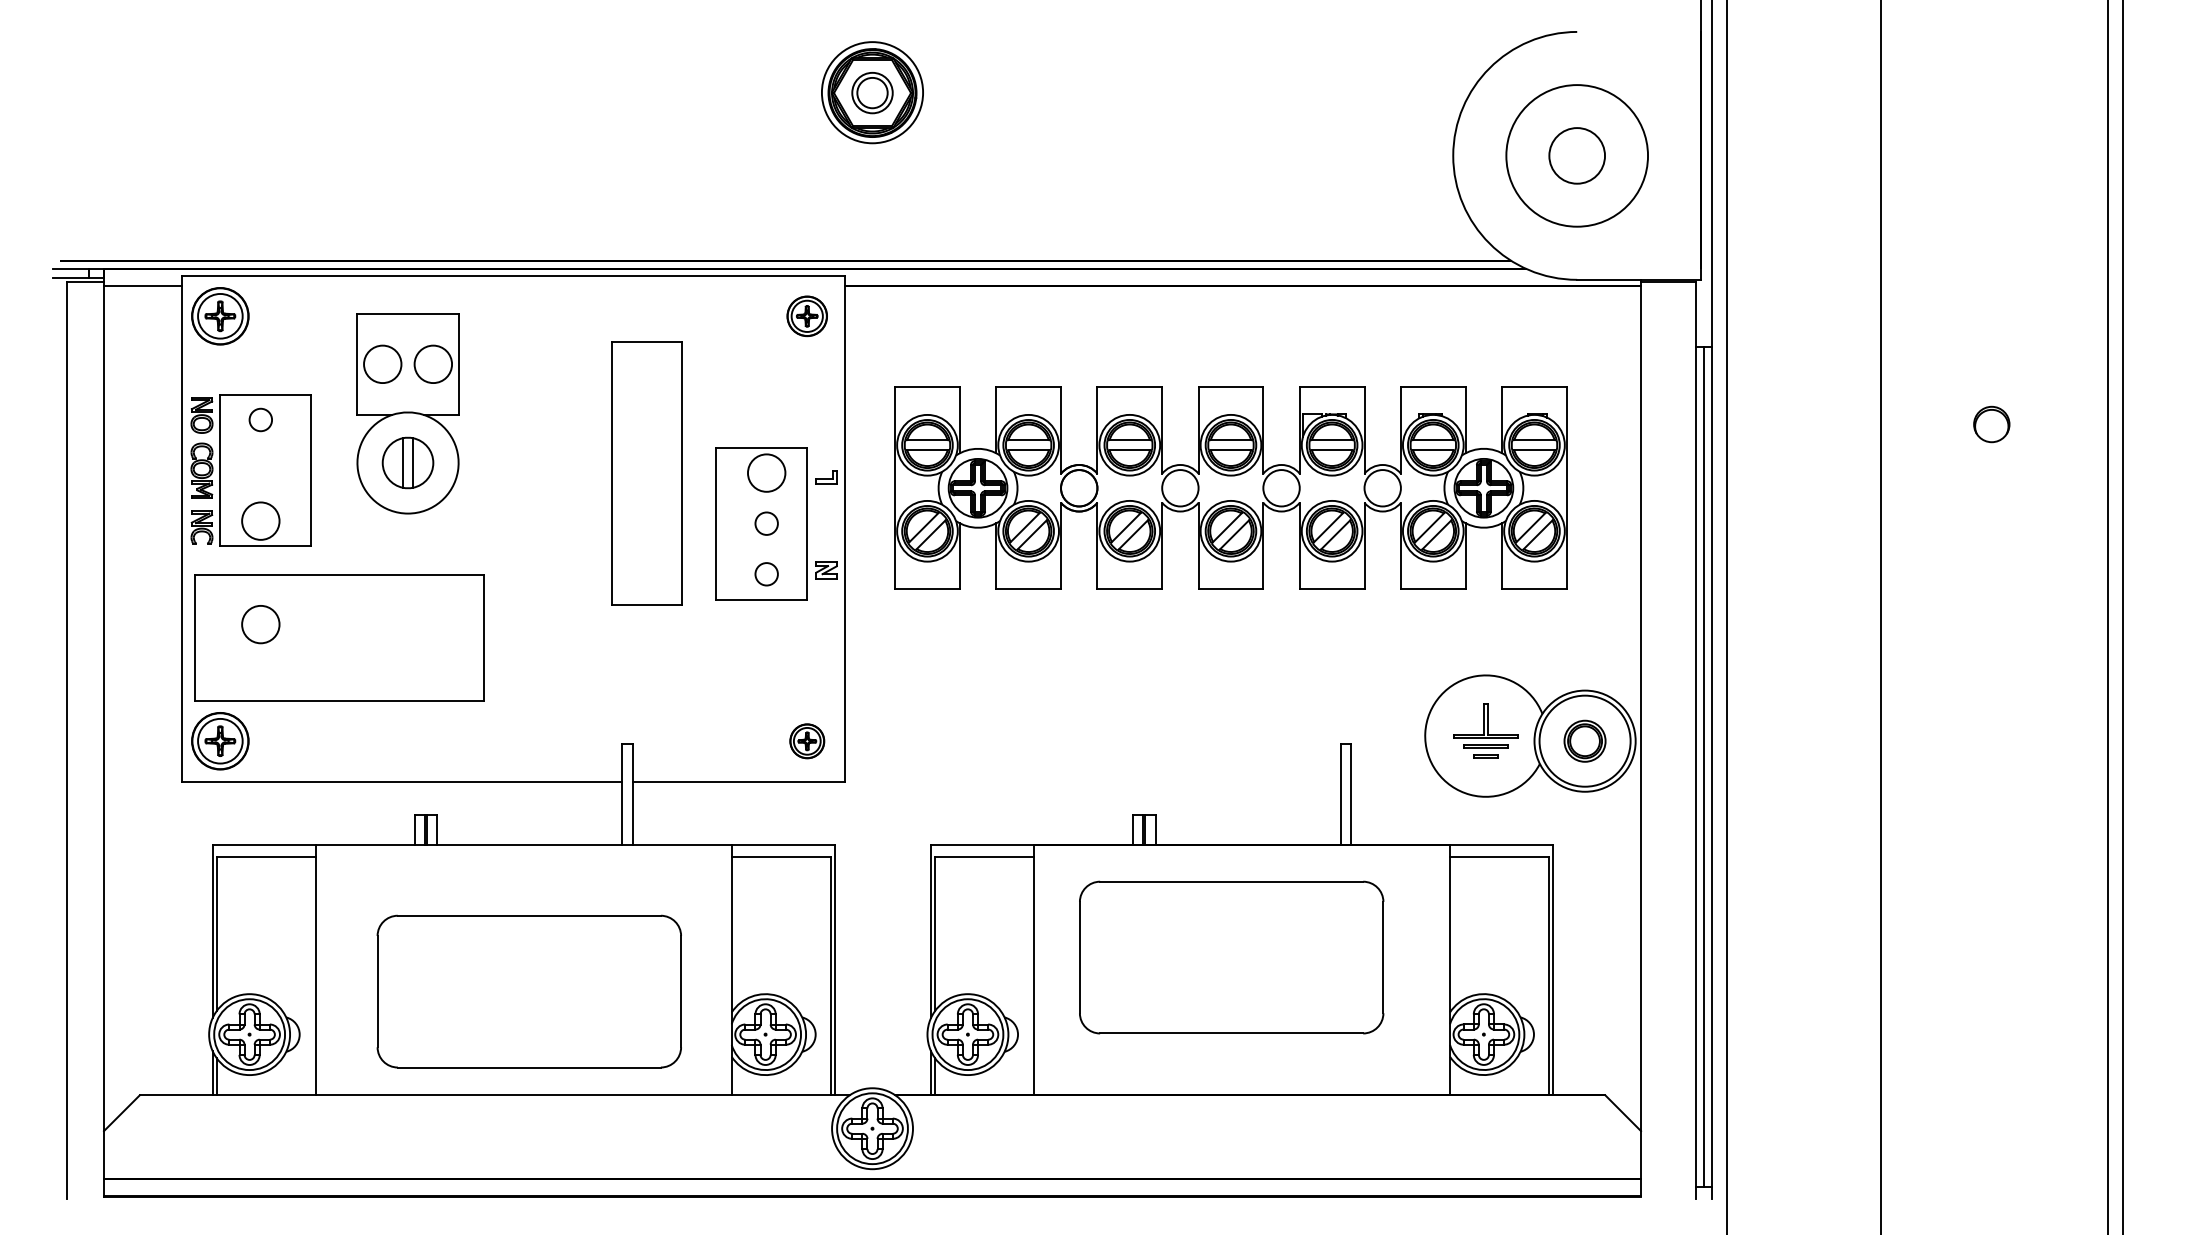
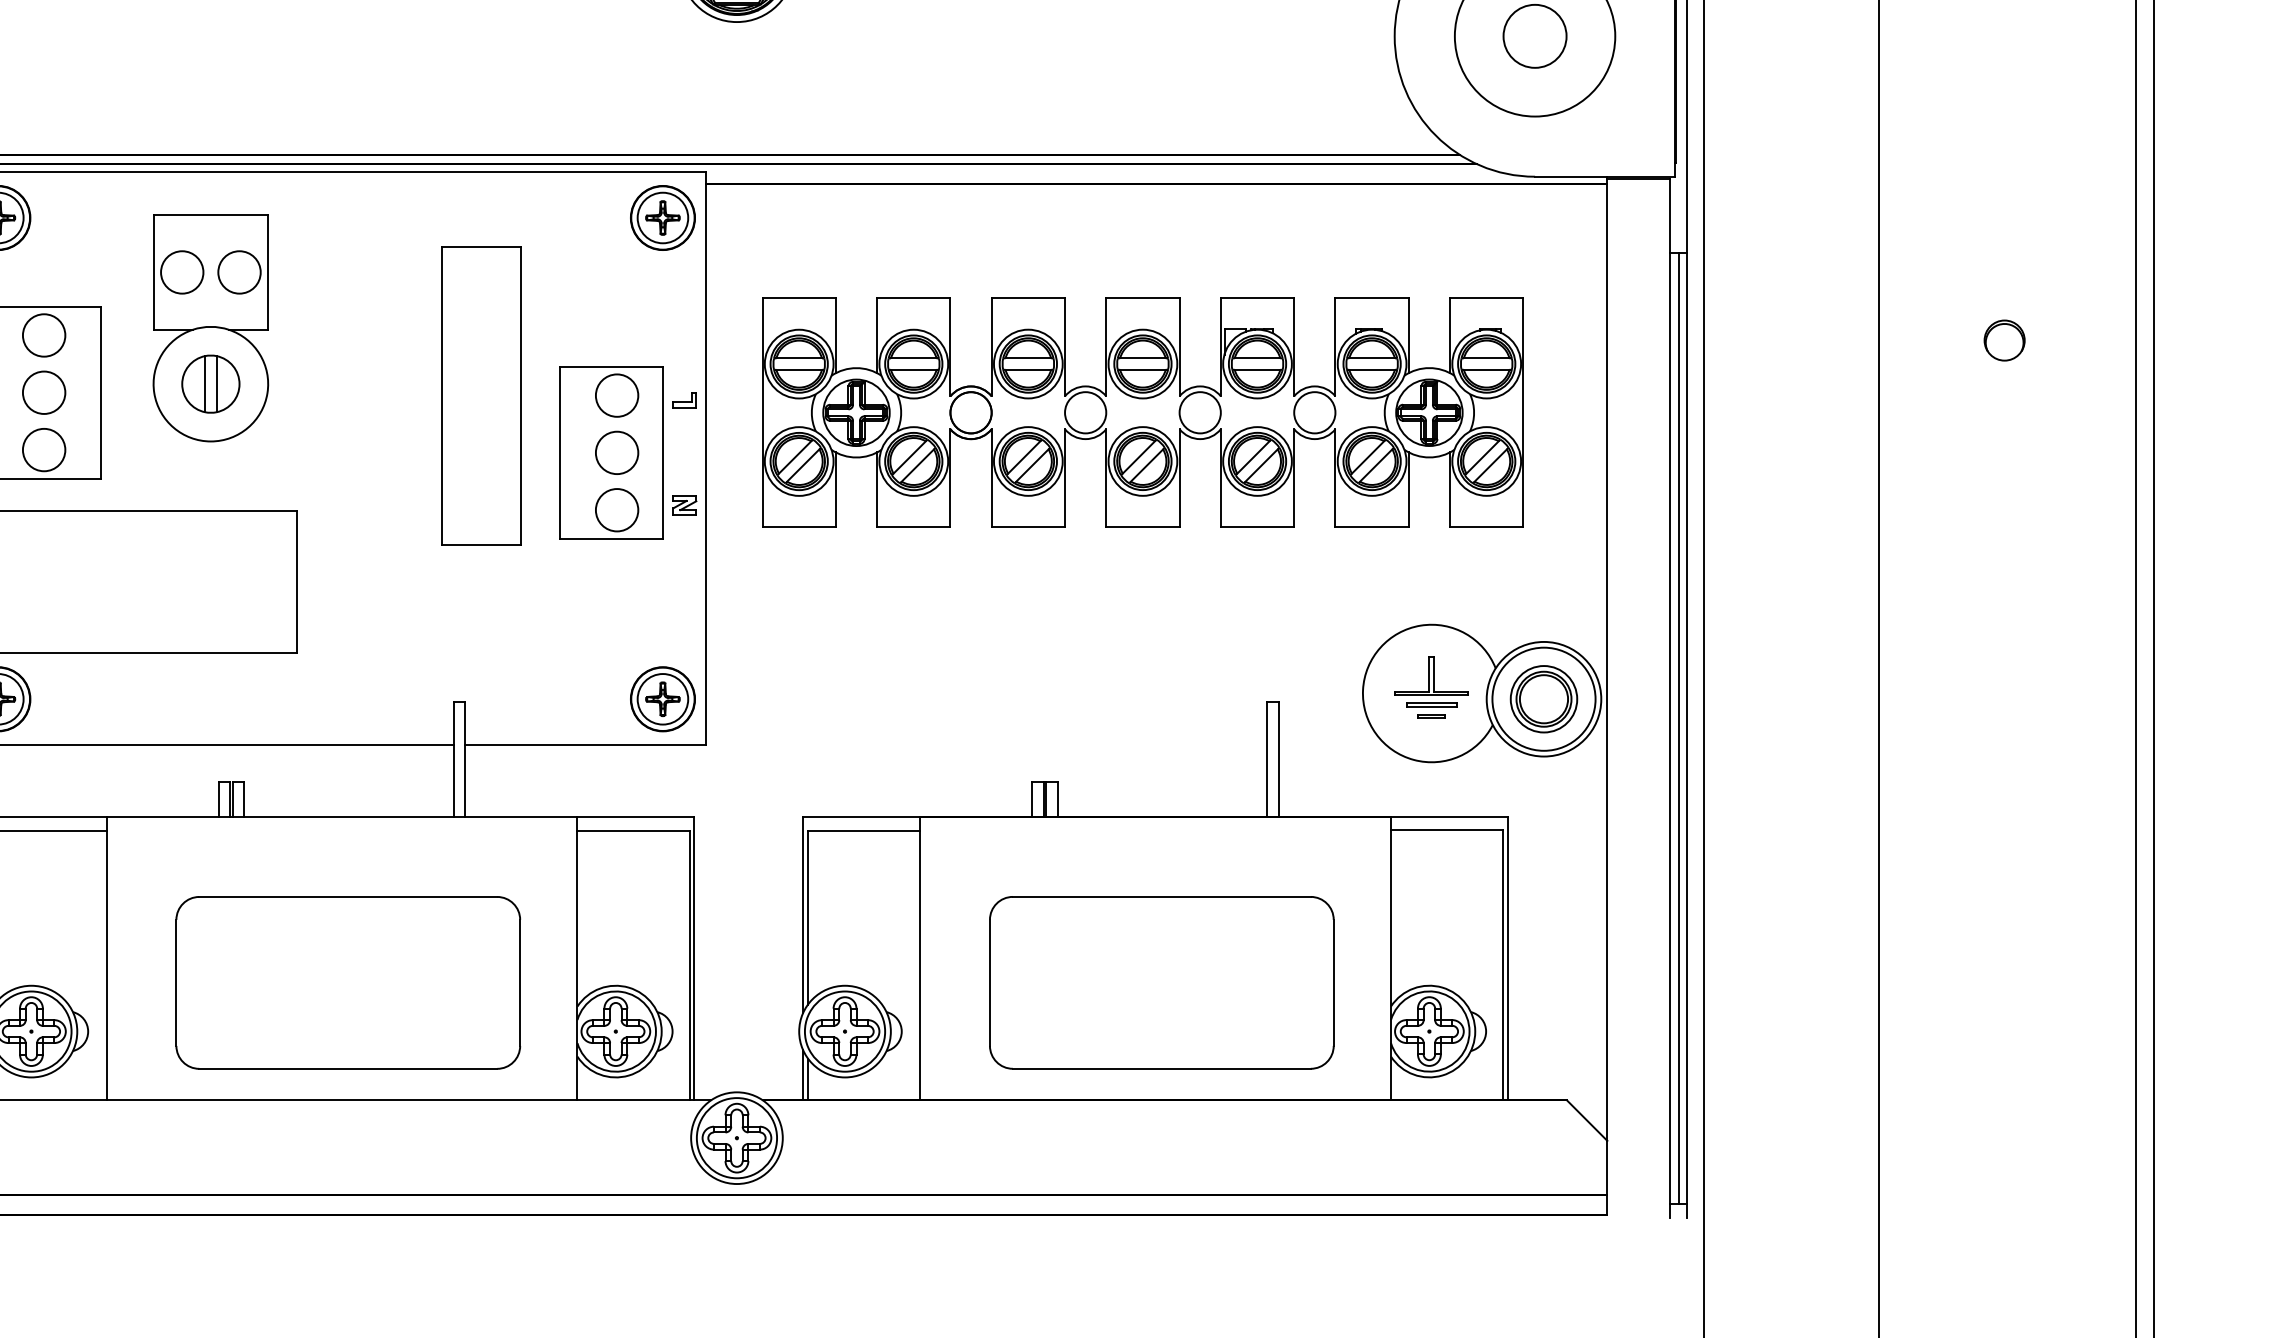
part: (807, 316) -> (663, 218), size x1.43
circle: (260, 419) -> (43, 334), size x1.67
circle: (766, 523) -> (616, 452), size x1.67
circle: (766, 574) -> (616, 510), size x1.67
circle: (260, 624) -> (43, 392), moved
part: (807, 741) -> (663, 699), size x1.67
part: (1584, 741) -> (1543, 699), size x1.43
part: (1231, 957) -> (1161, 982), moved

